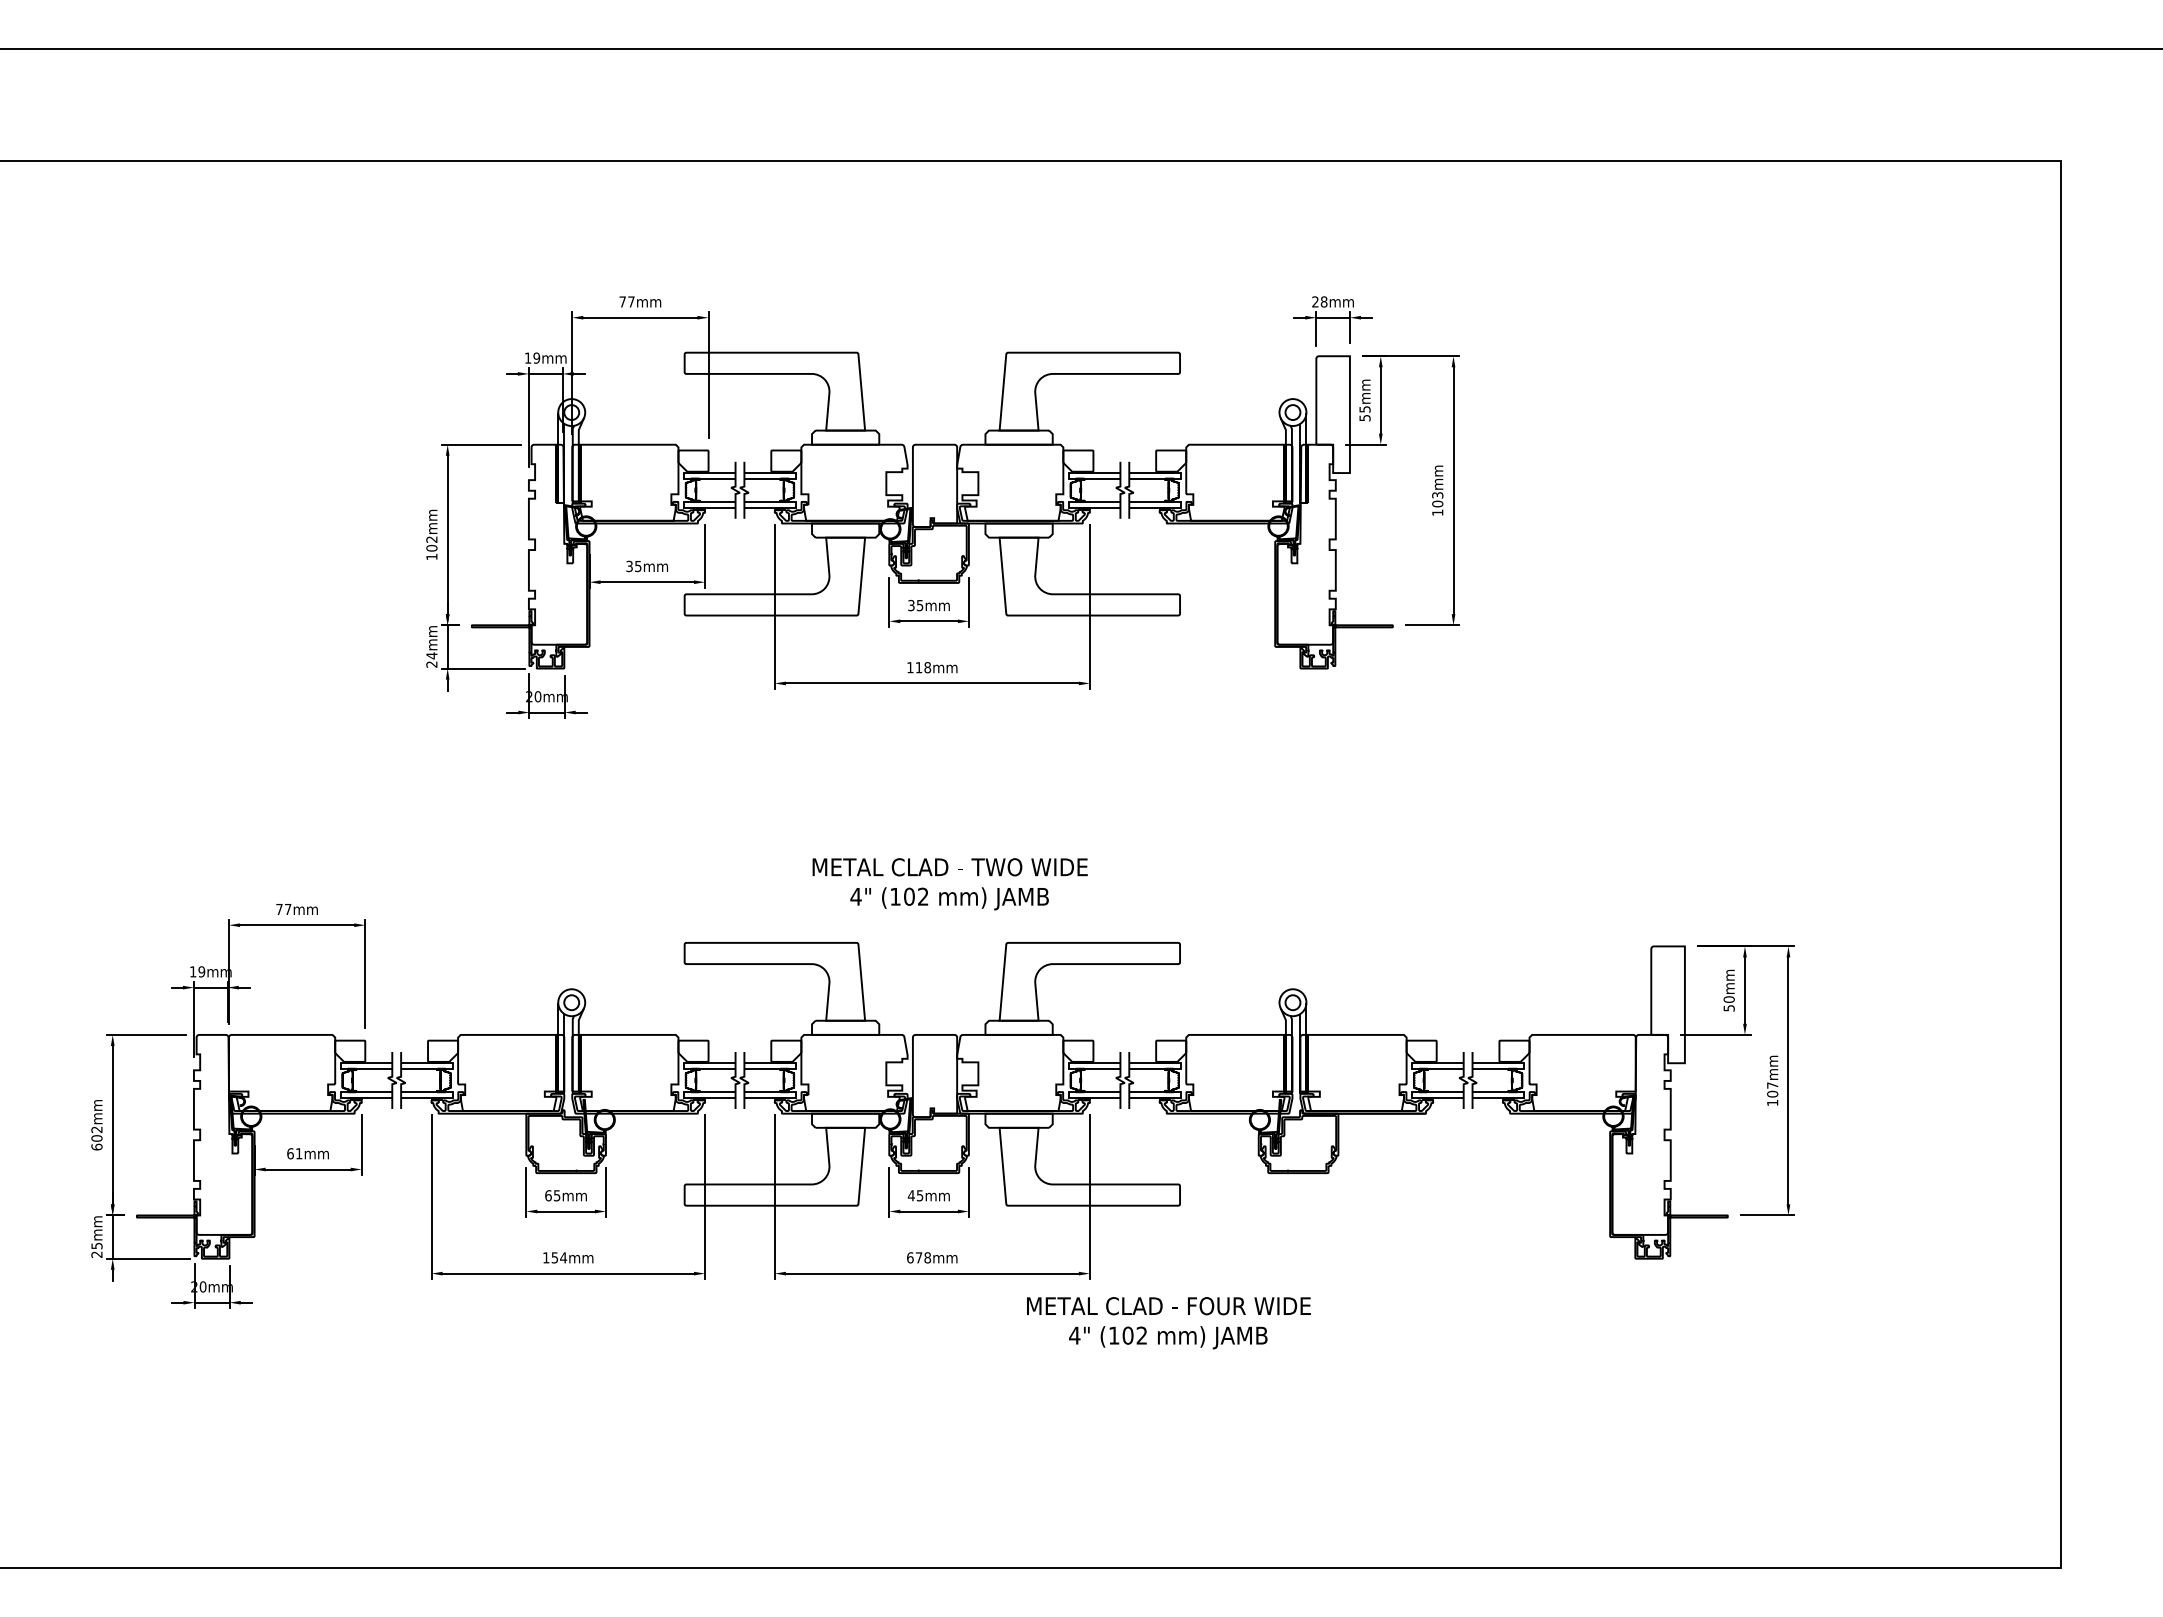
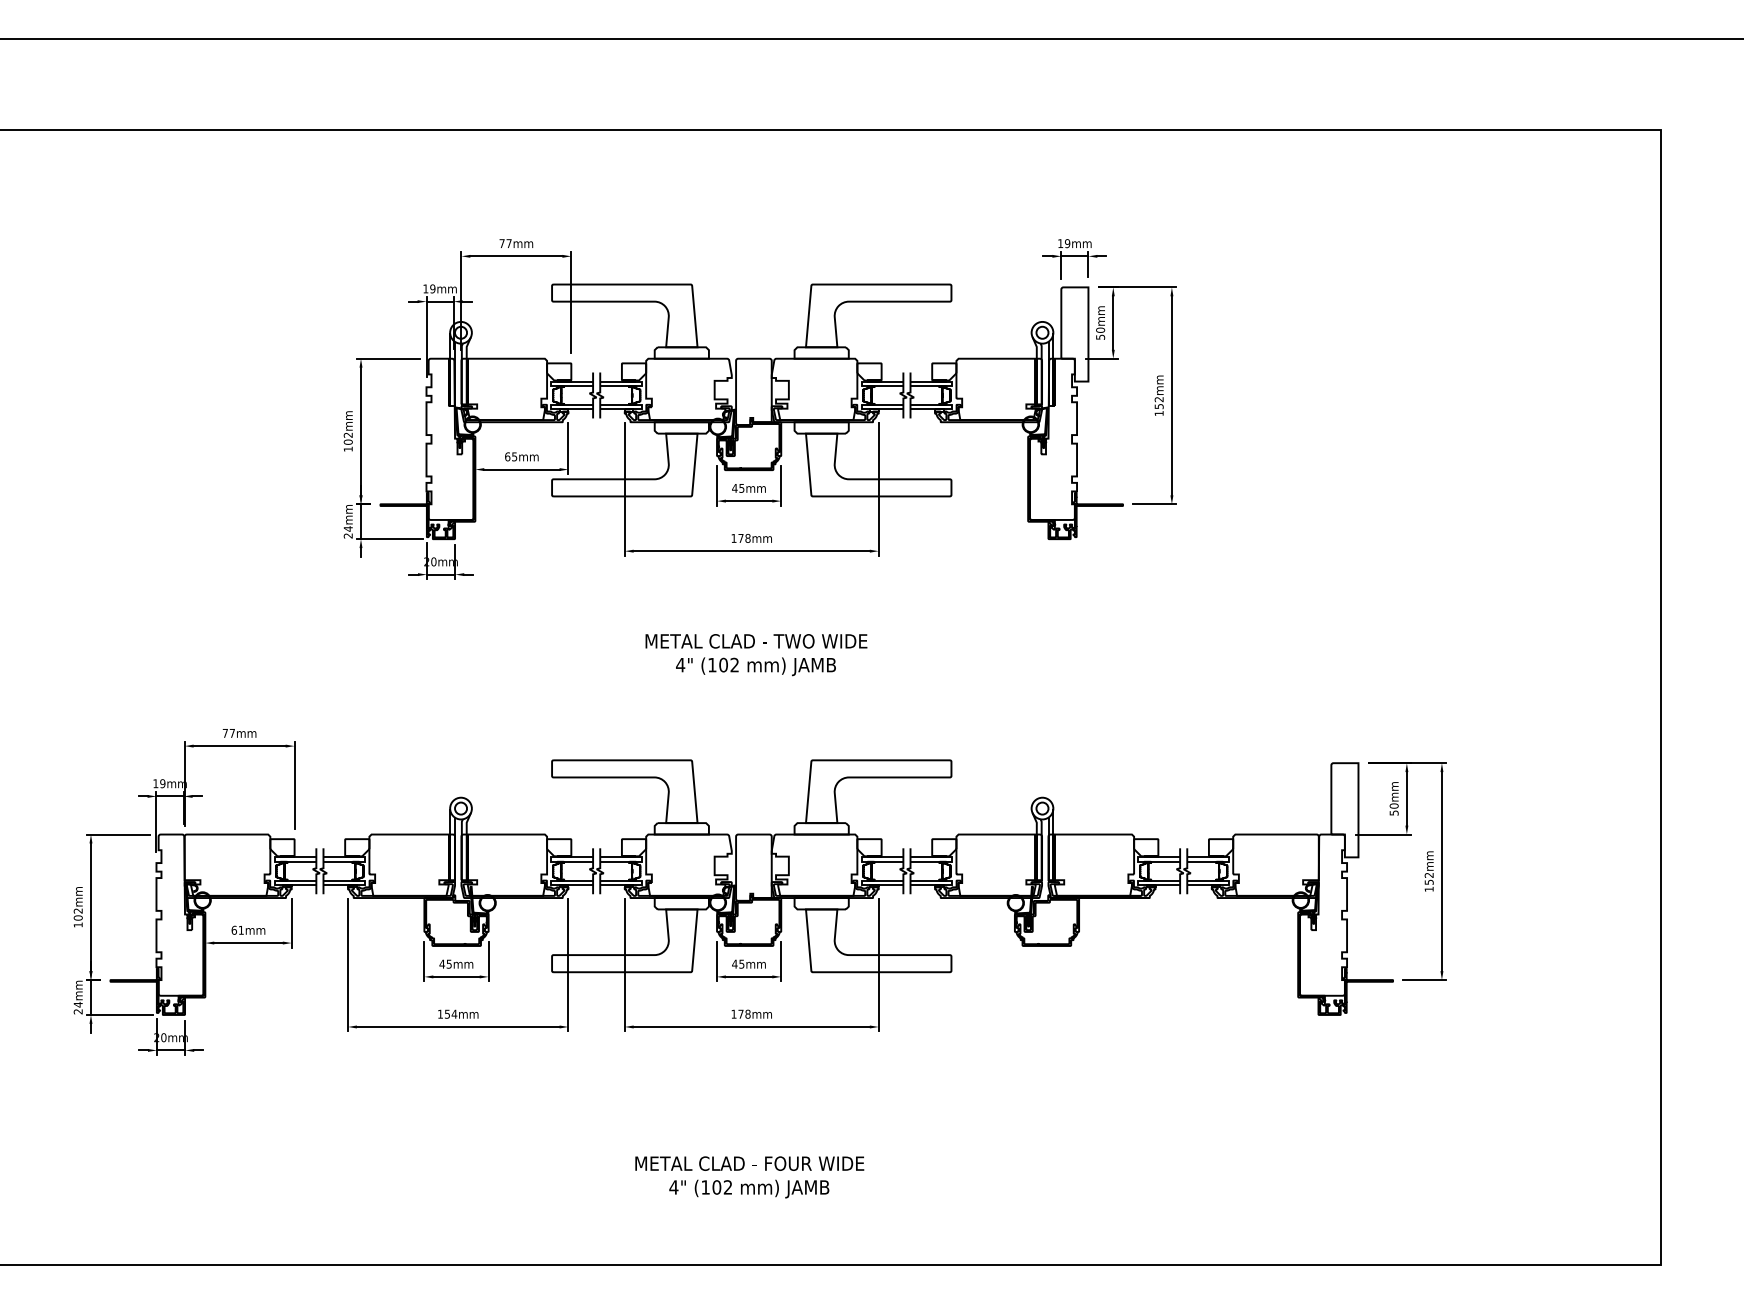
text: (1319, 301) -> (1063, 243), 28mm -> 19mm
text: (1364, 409) -> (1100, 330), 55mm -> 50mm
text: (1437, 499) -> (1159, 402), 103mm -> 152mm
text: (629, 566) -> (507, 456), 35mm -> 65mm
text: (910, 605) -> (734, 488), 35mm -> 45mm
text: (918, 667) -> (740, 538), 118mm -> 178mm
text: (949, 884) -> (755, 655), moved
text: (1772, 1089) -> (1429, 878), 107mm -> 152mm
text: (96, 1146) -> (77, 924), 602mm -> 102mm
text: (547, 1195) -> (441, 963), 65mm -> 45mm
text: (96, 1245) -> (77, 1004), 25mm -> 24mm
text: (910, 1257) -> (734, 1013), 678mm -> 178mm
text: (1168, 1323) -> (749, 1177), moved

